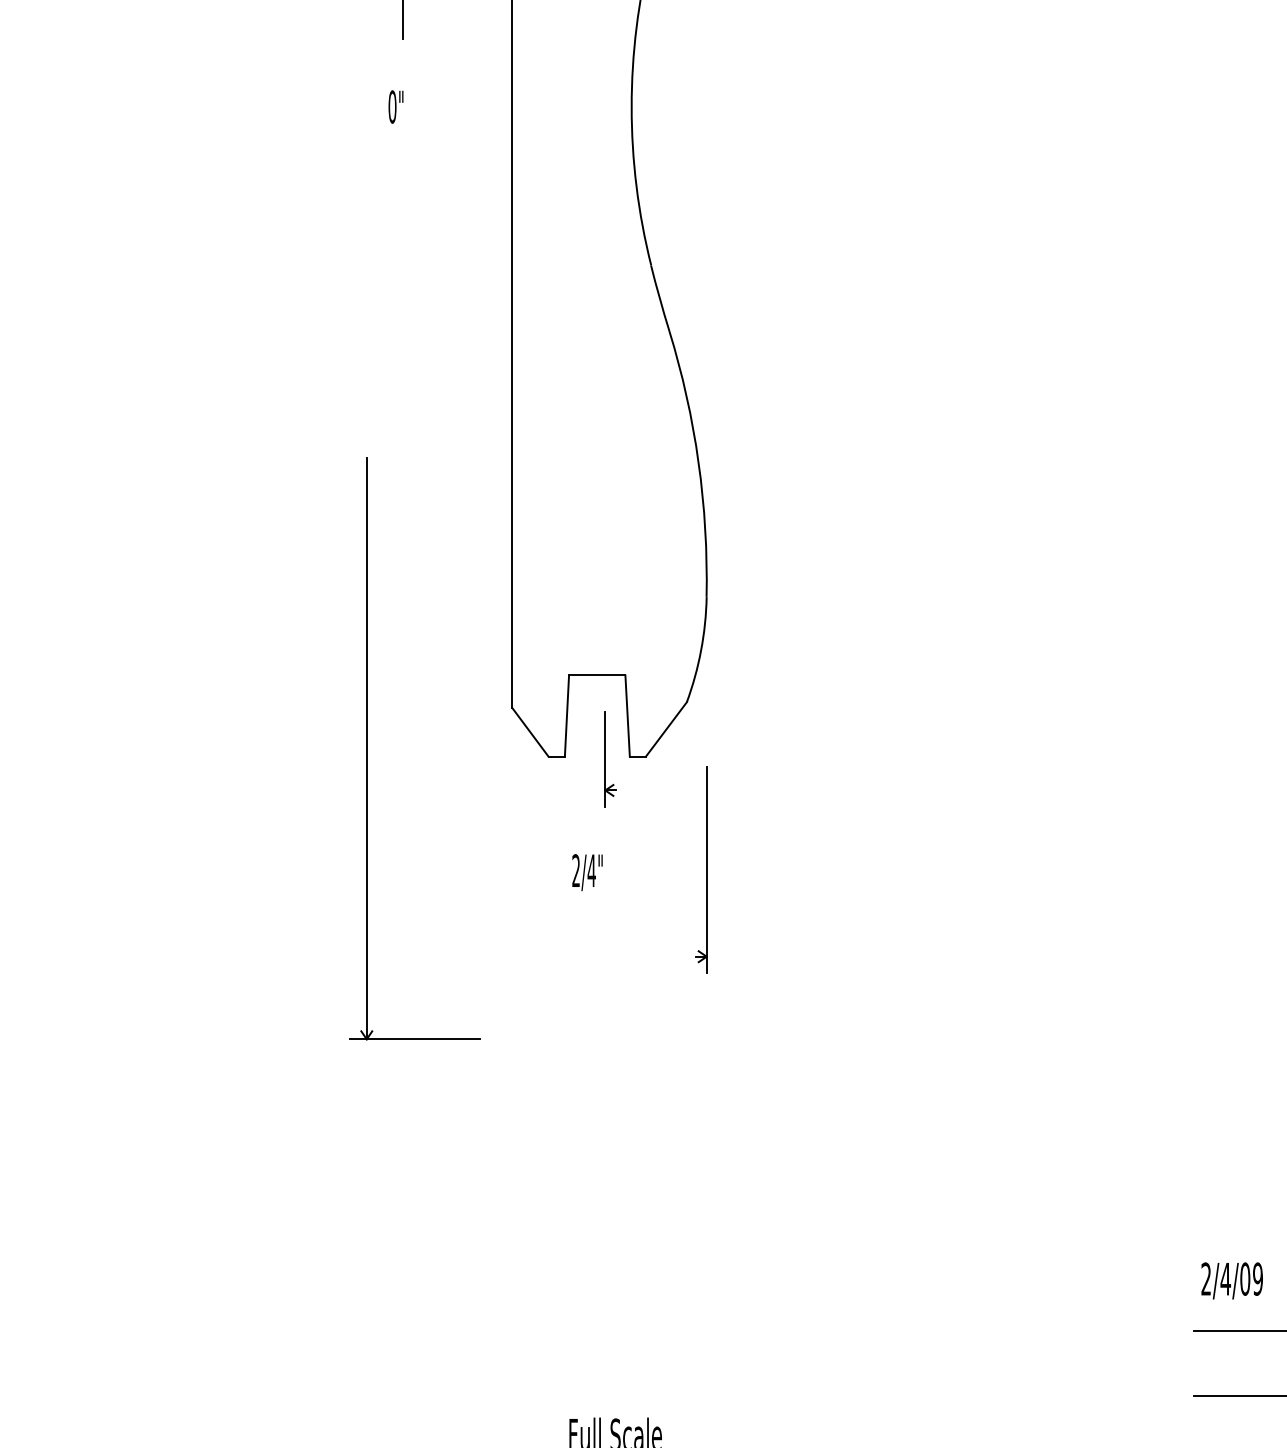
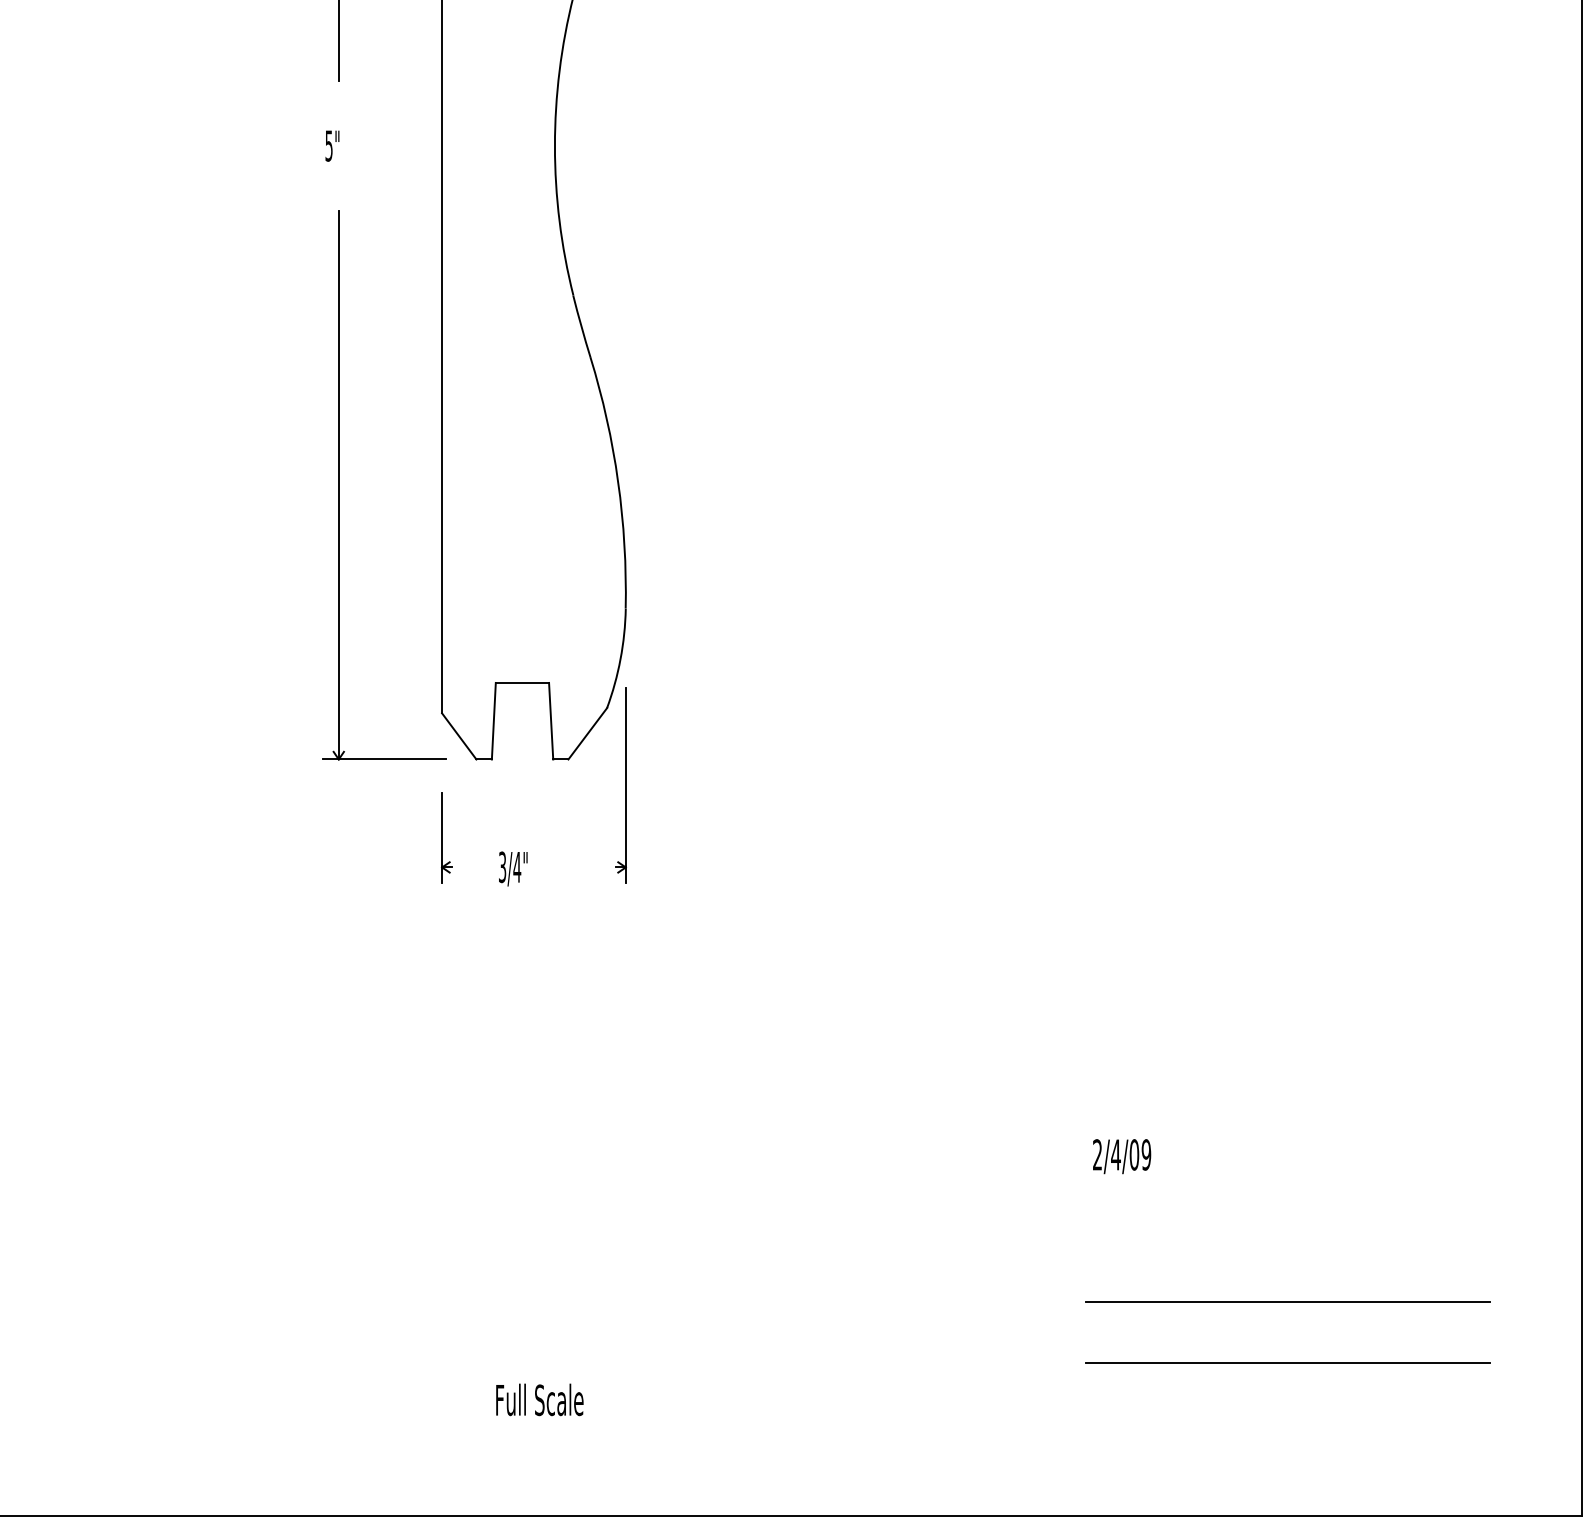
text: (391, 106) -> (328, 145), 0" -> 5"
part: (367, 749) -> (339, 485), moved
part: (610, 758) -> (446, 837), moved
part: (701, 869) -> (620, 785), moved
text: (576, 871) -> (502, 867), 2/4" -> 3/4"
text: (1232, 1280) -> (1122, 1156), moved

